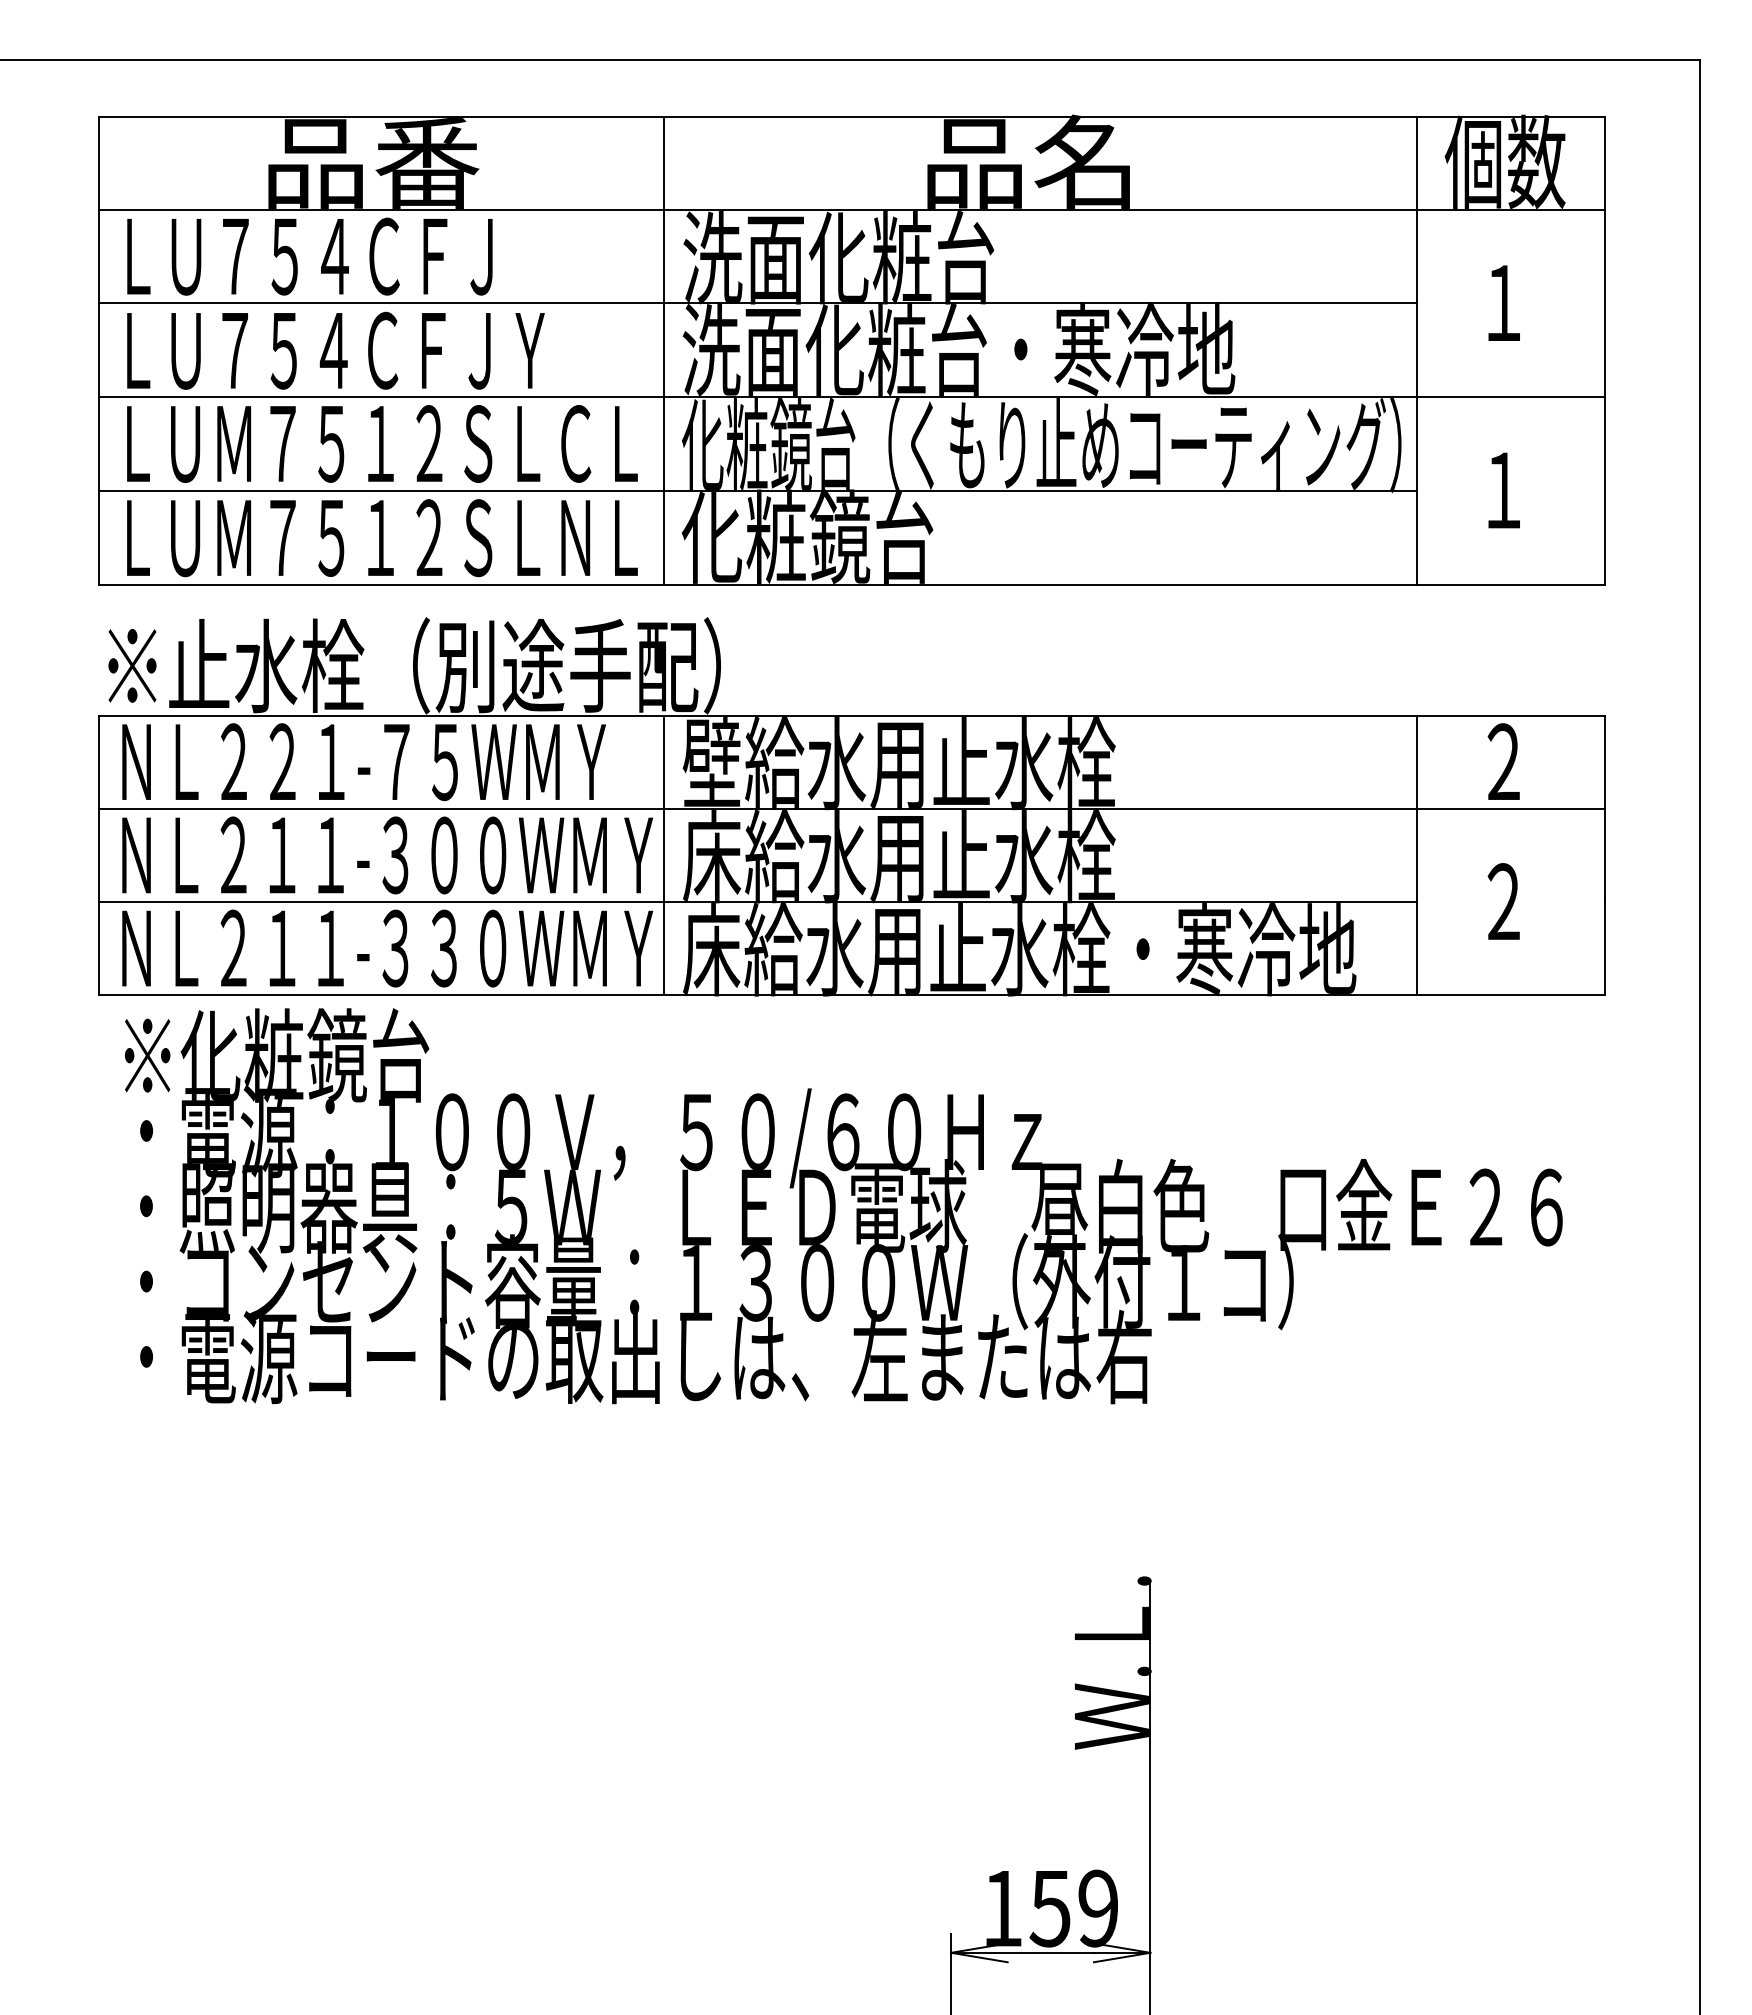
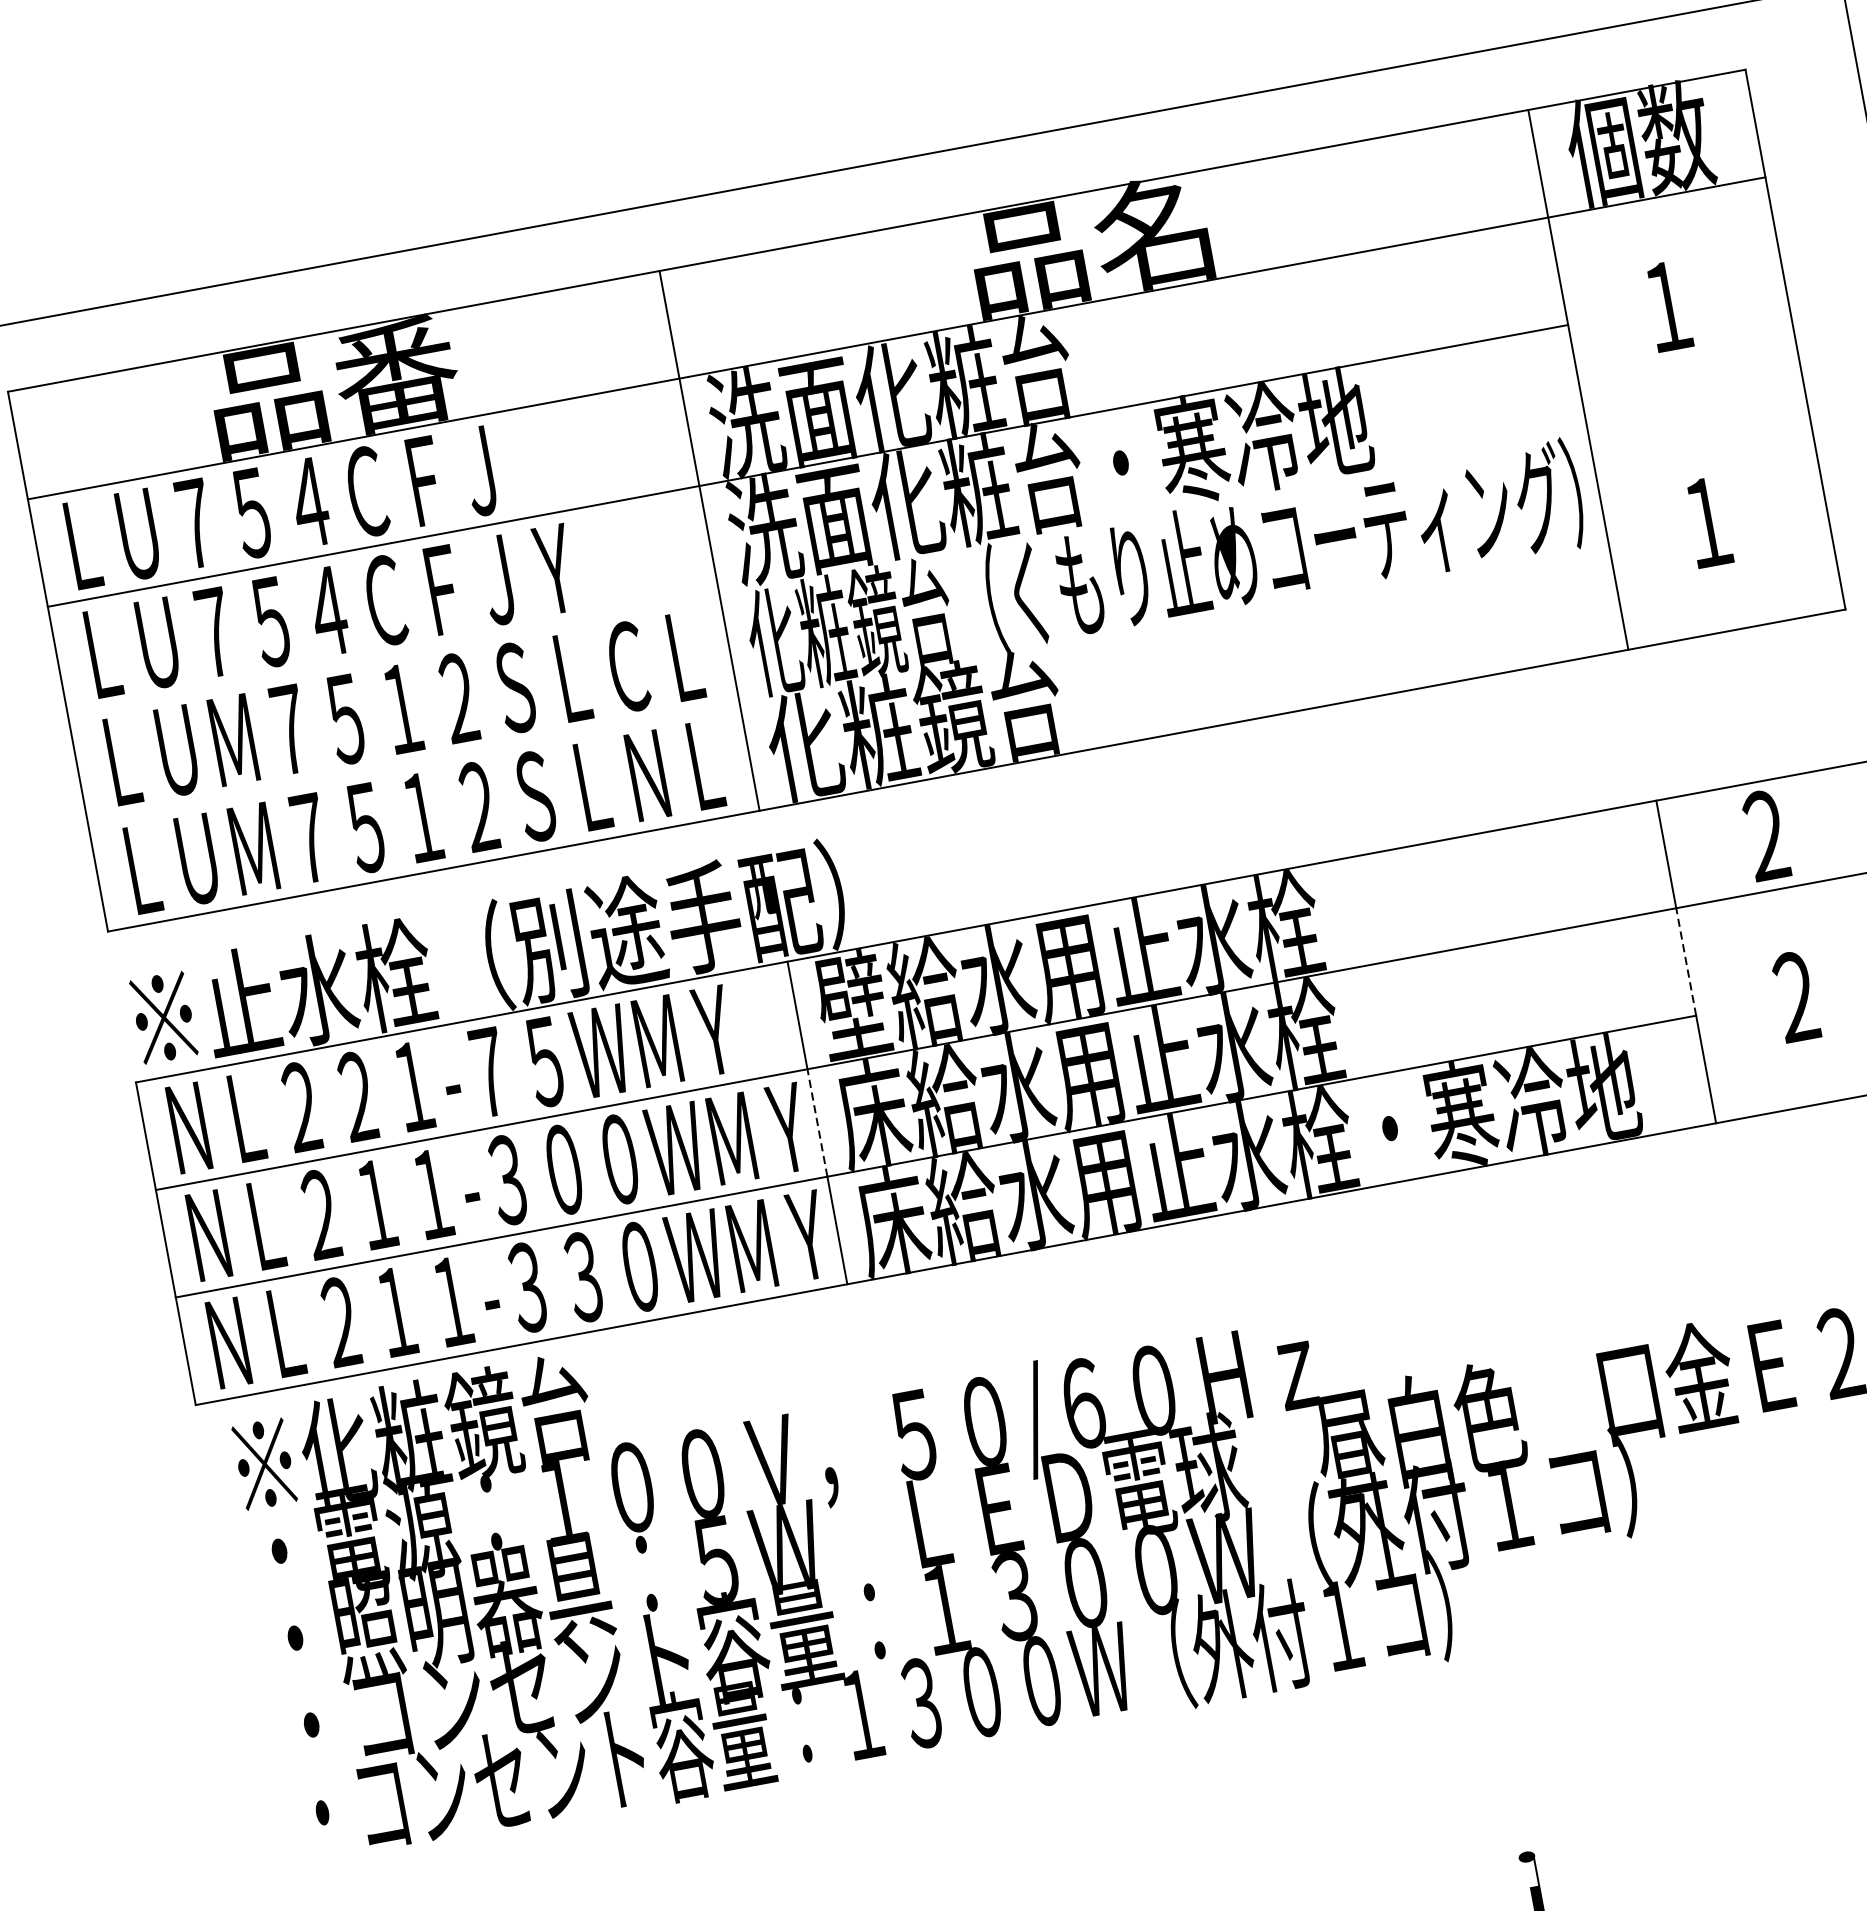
line: (852, 397) -> (936, 554), removed
line: (758, 490) -> (848, 681), removed
line: (663, 855) -> (816, 1123), solid -> dashed
line: (1417, 855) -> (1686, 961), solid -> dashed
text: (643, 1356) -> (900, 1705), ・電源コードの取出しは、左または右 -> ・コンセント容量：１３００Ｗ（外付１コ）

